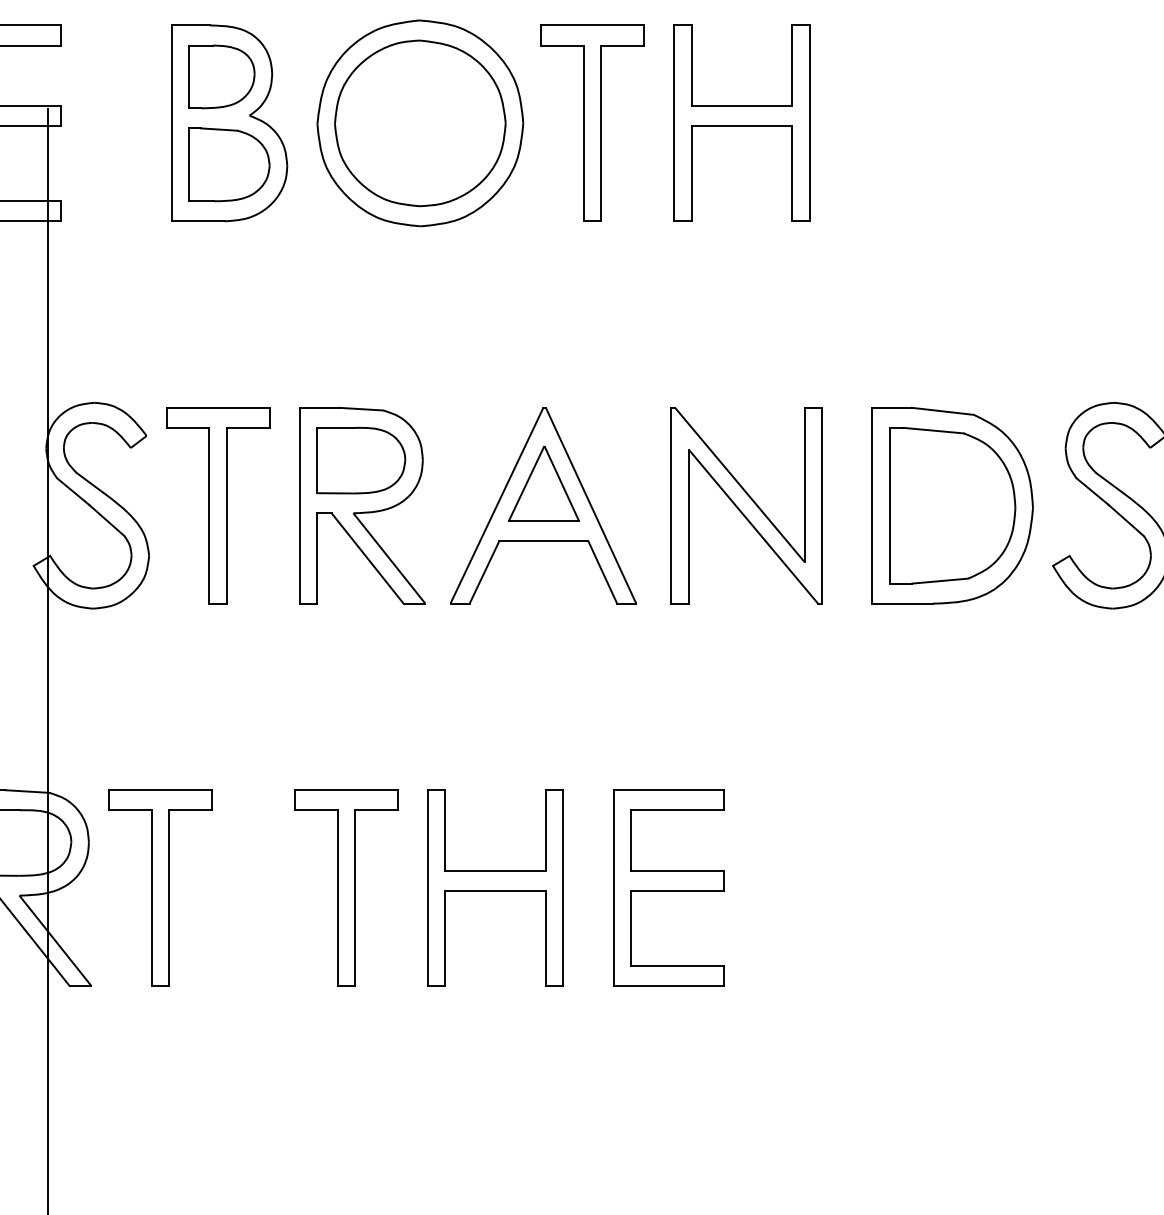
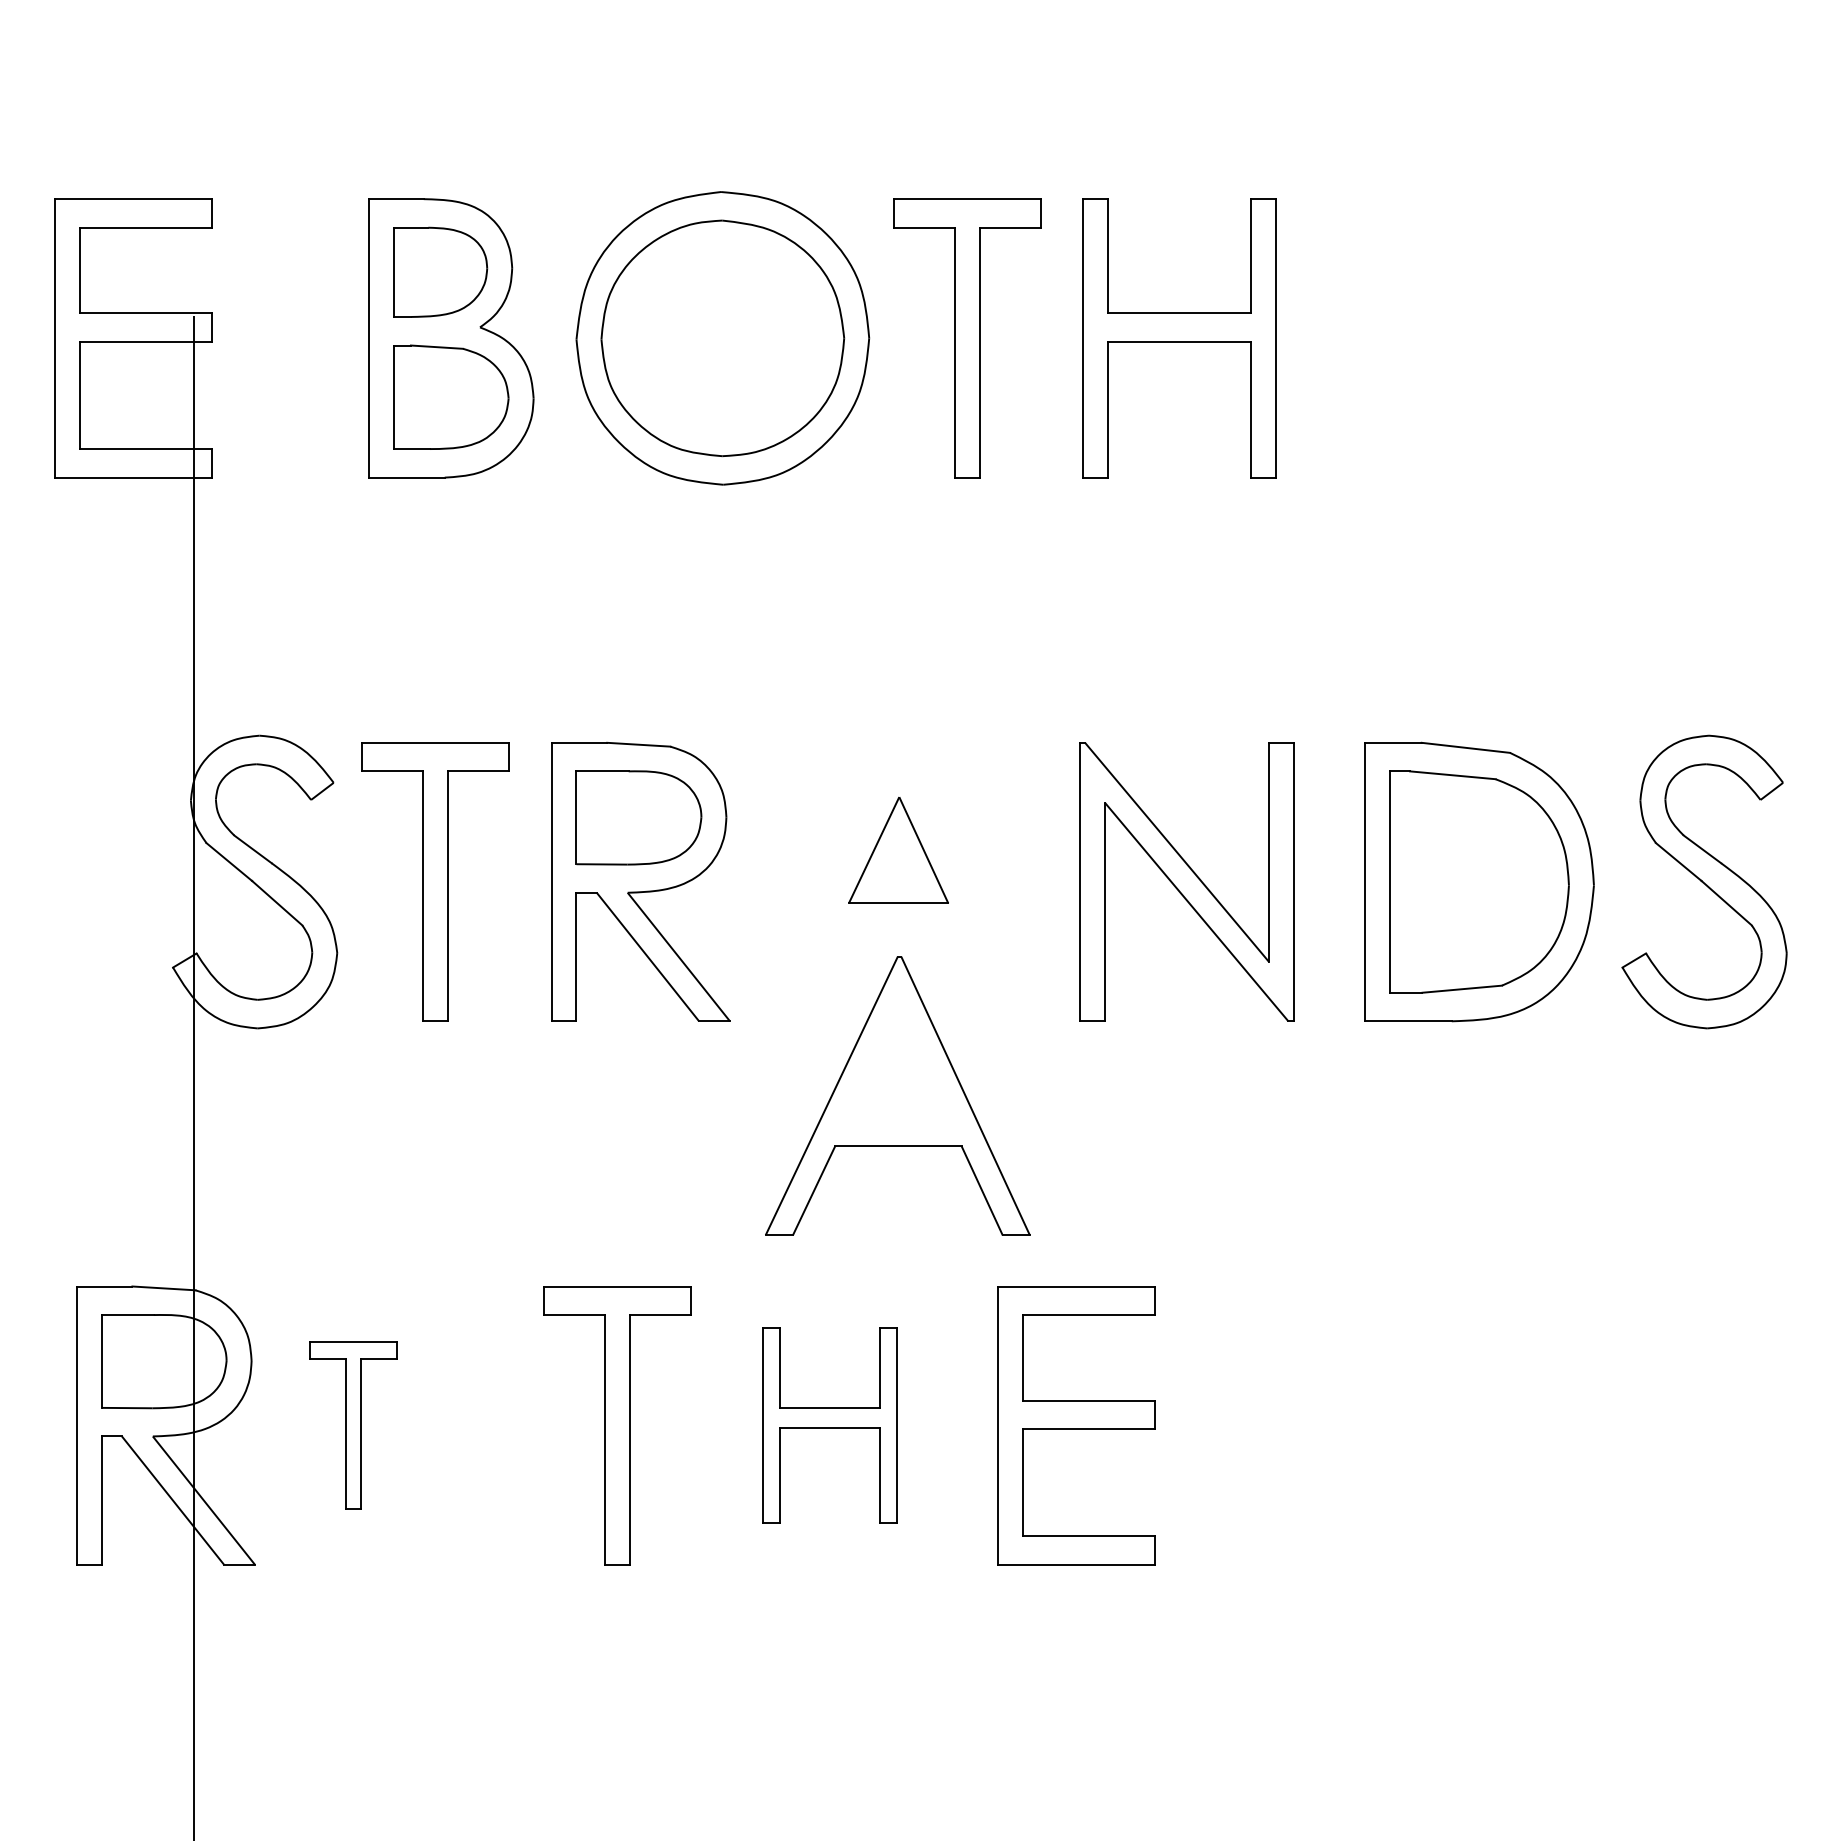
part: (543, 505) -> (897, 1095), moved
part: (160, 887) -> (353, 1425), size x0.6
part: (495, 887) -> (829, 1425), size x0.7

